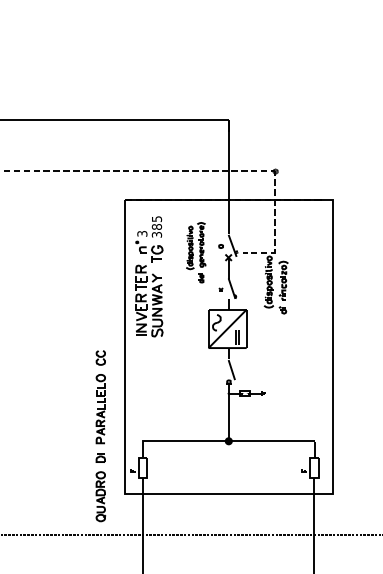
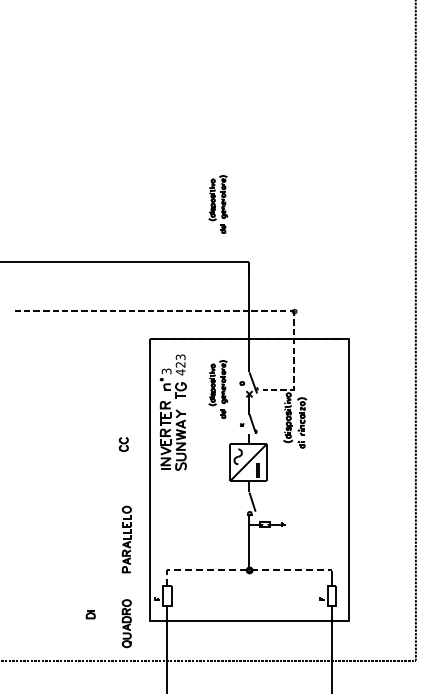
part: (196, 59) -> (218, 204), added
text: (156, 226) -> (180, 364), 385 -> 423
part: (100, 357) -> (123, 444), moved
line: (220, 441) -> (241, 570), solid -> dashed
part: (100, 458) -> (90, 614), moved

